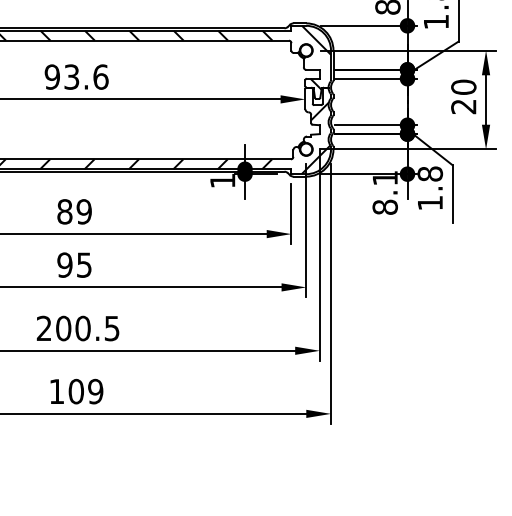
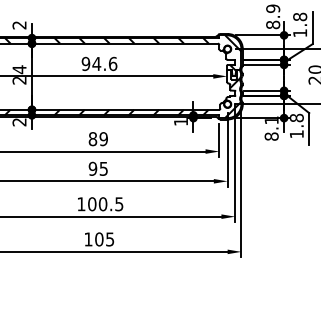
text: (71, 76) -> (96, 63), 93.6 -> 94.6
text: (44, 328) -> (81, 204), 200.5 -> 100.5
text: (94, 391) -> (109, 239), 109 -> 105

